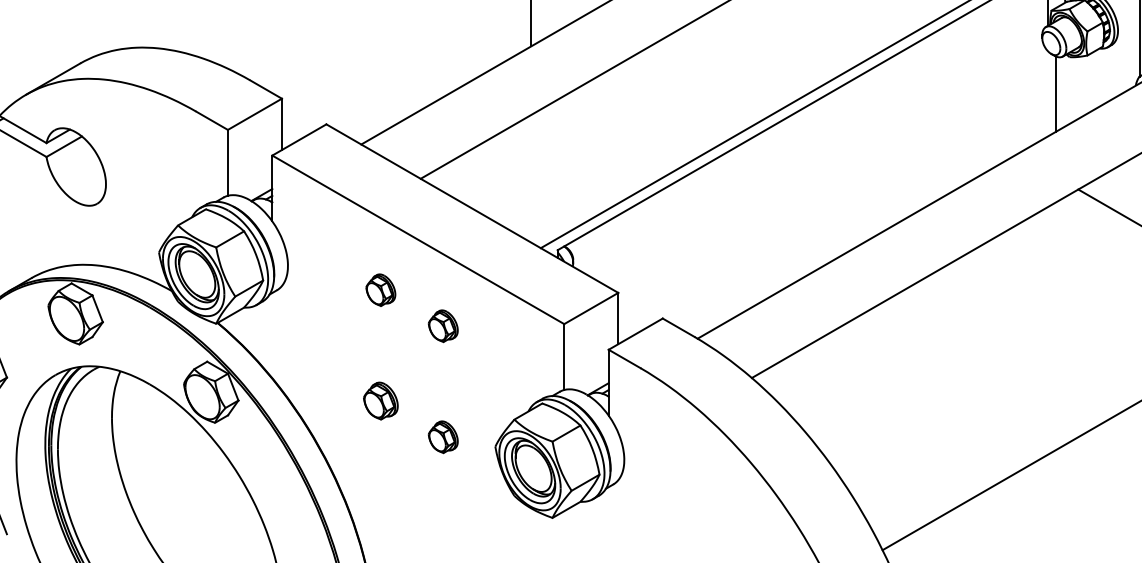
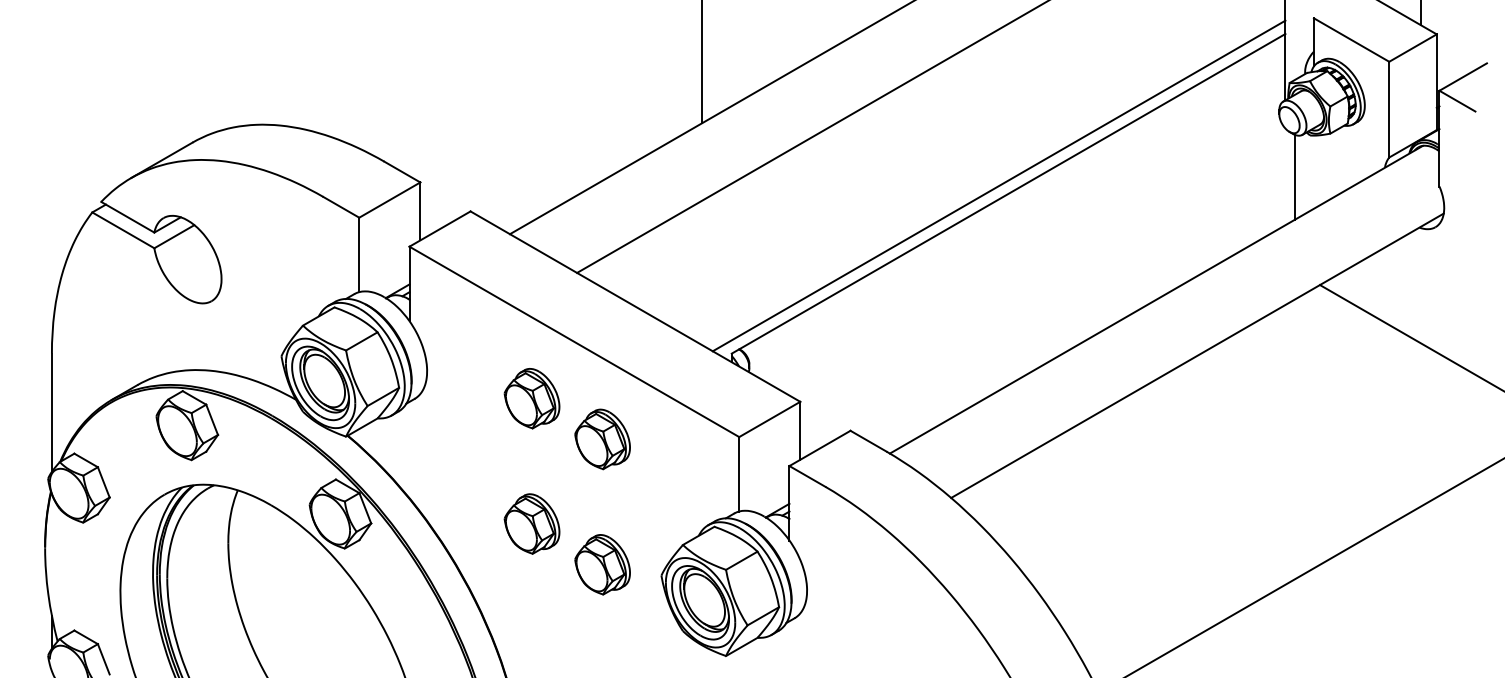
part: (380, 289) -> (531, 398), size x1.67
part: (443, 326) -> (602, 439), size x1.67
part: (380, 400) -> (531, 523), size x1.43
part: (443, 436) -> (602, 564), size x1.67

